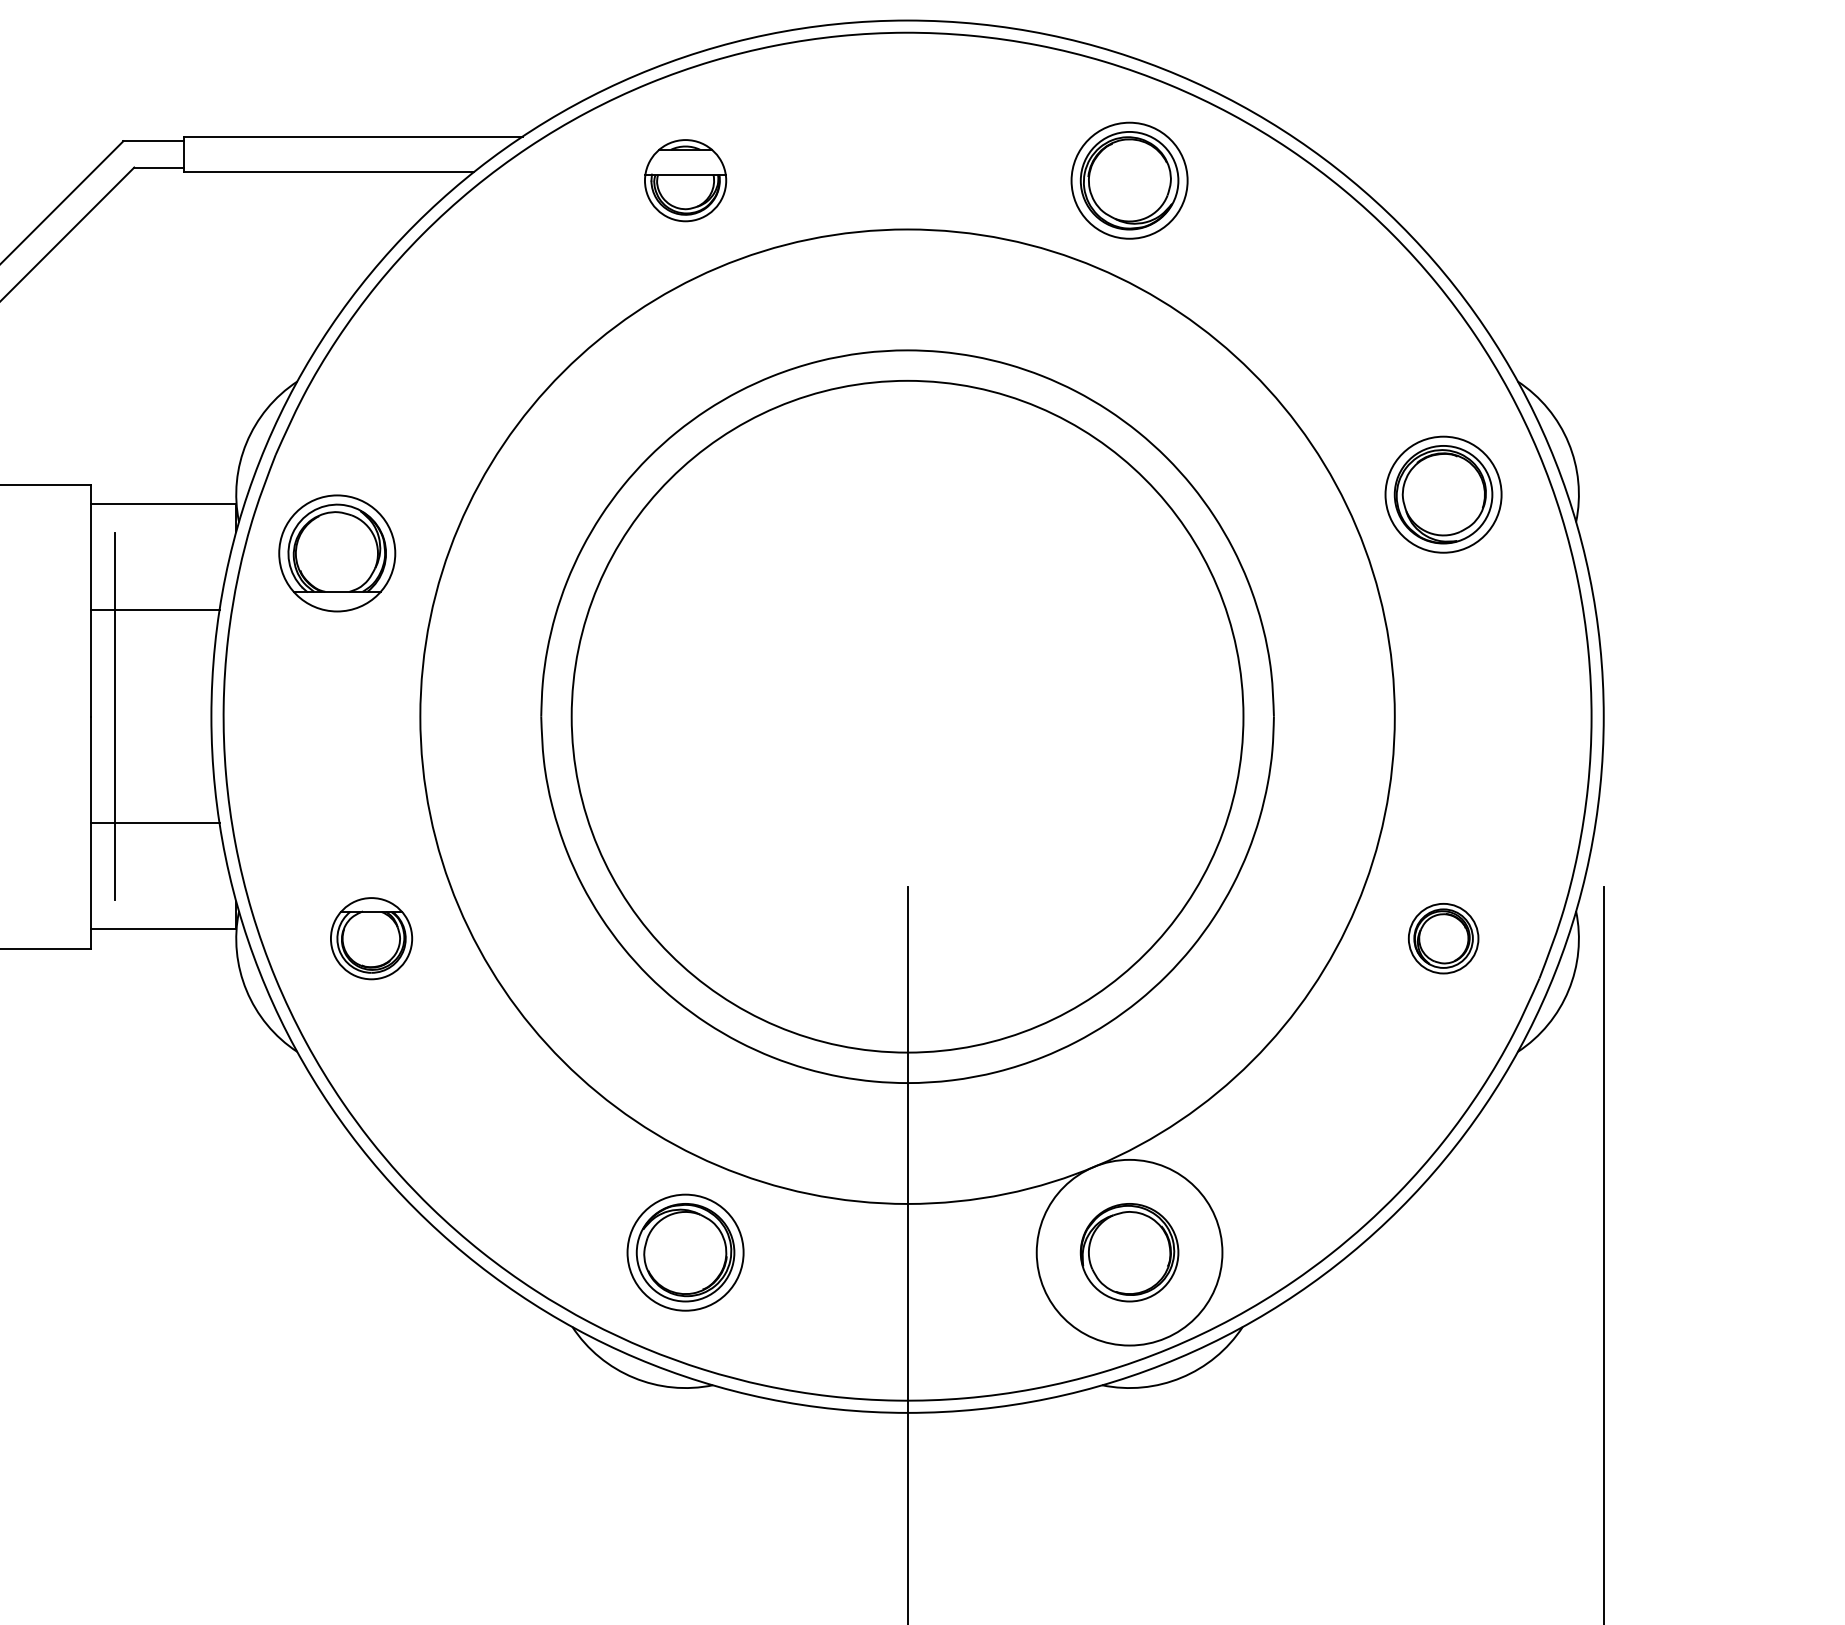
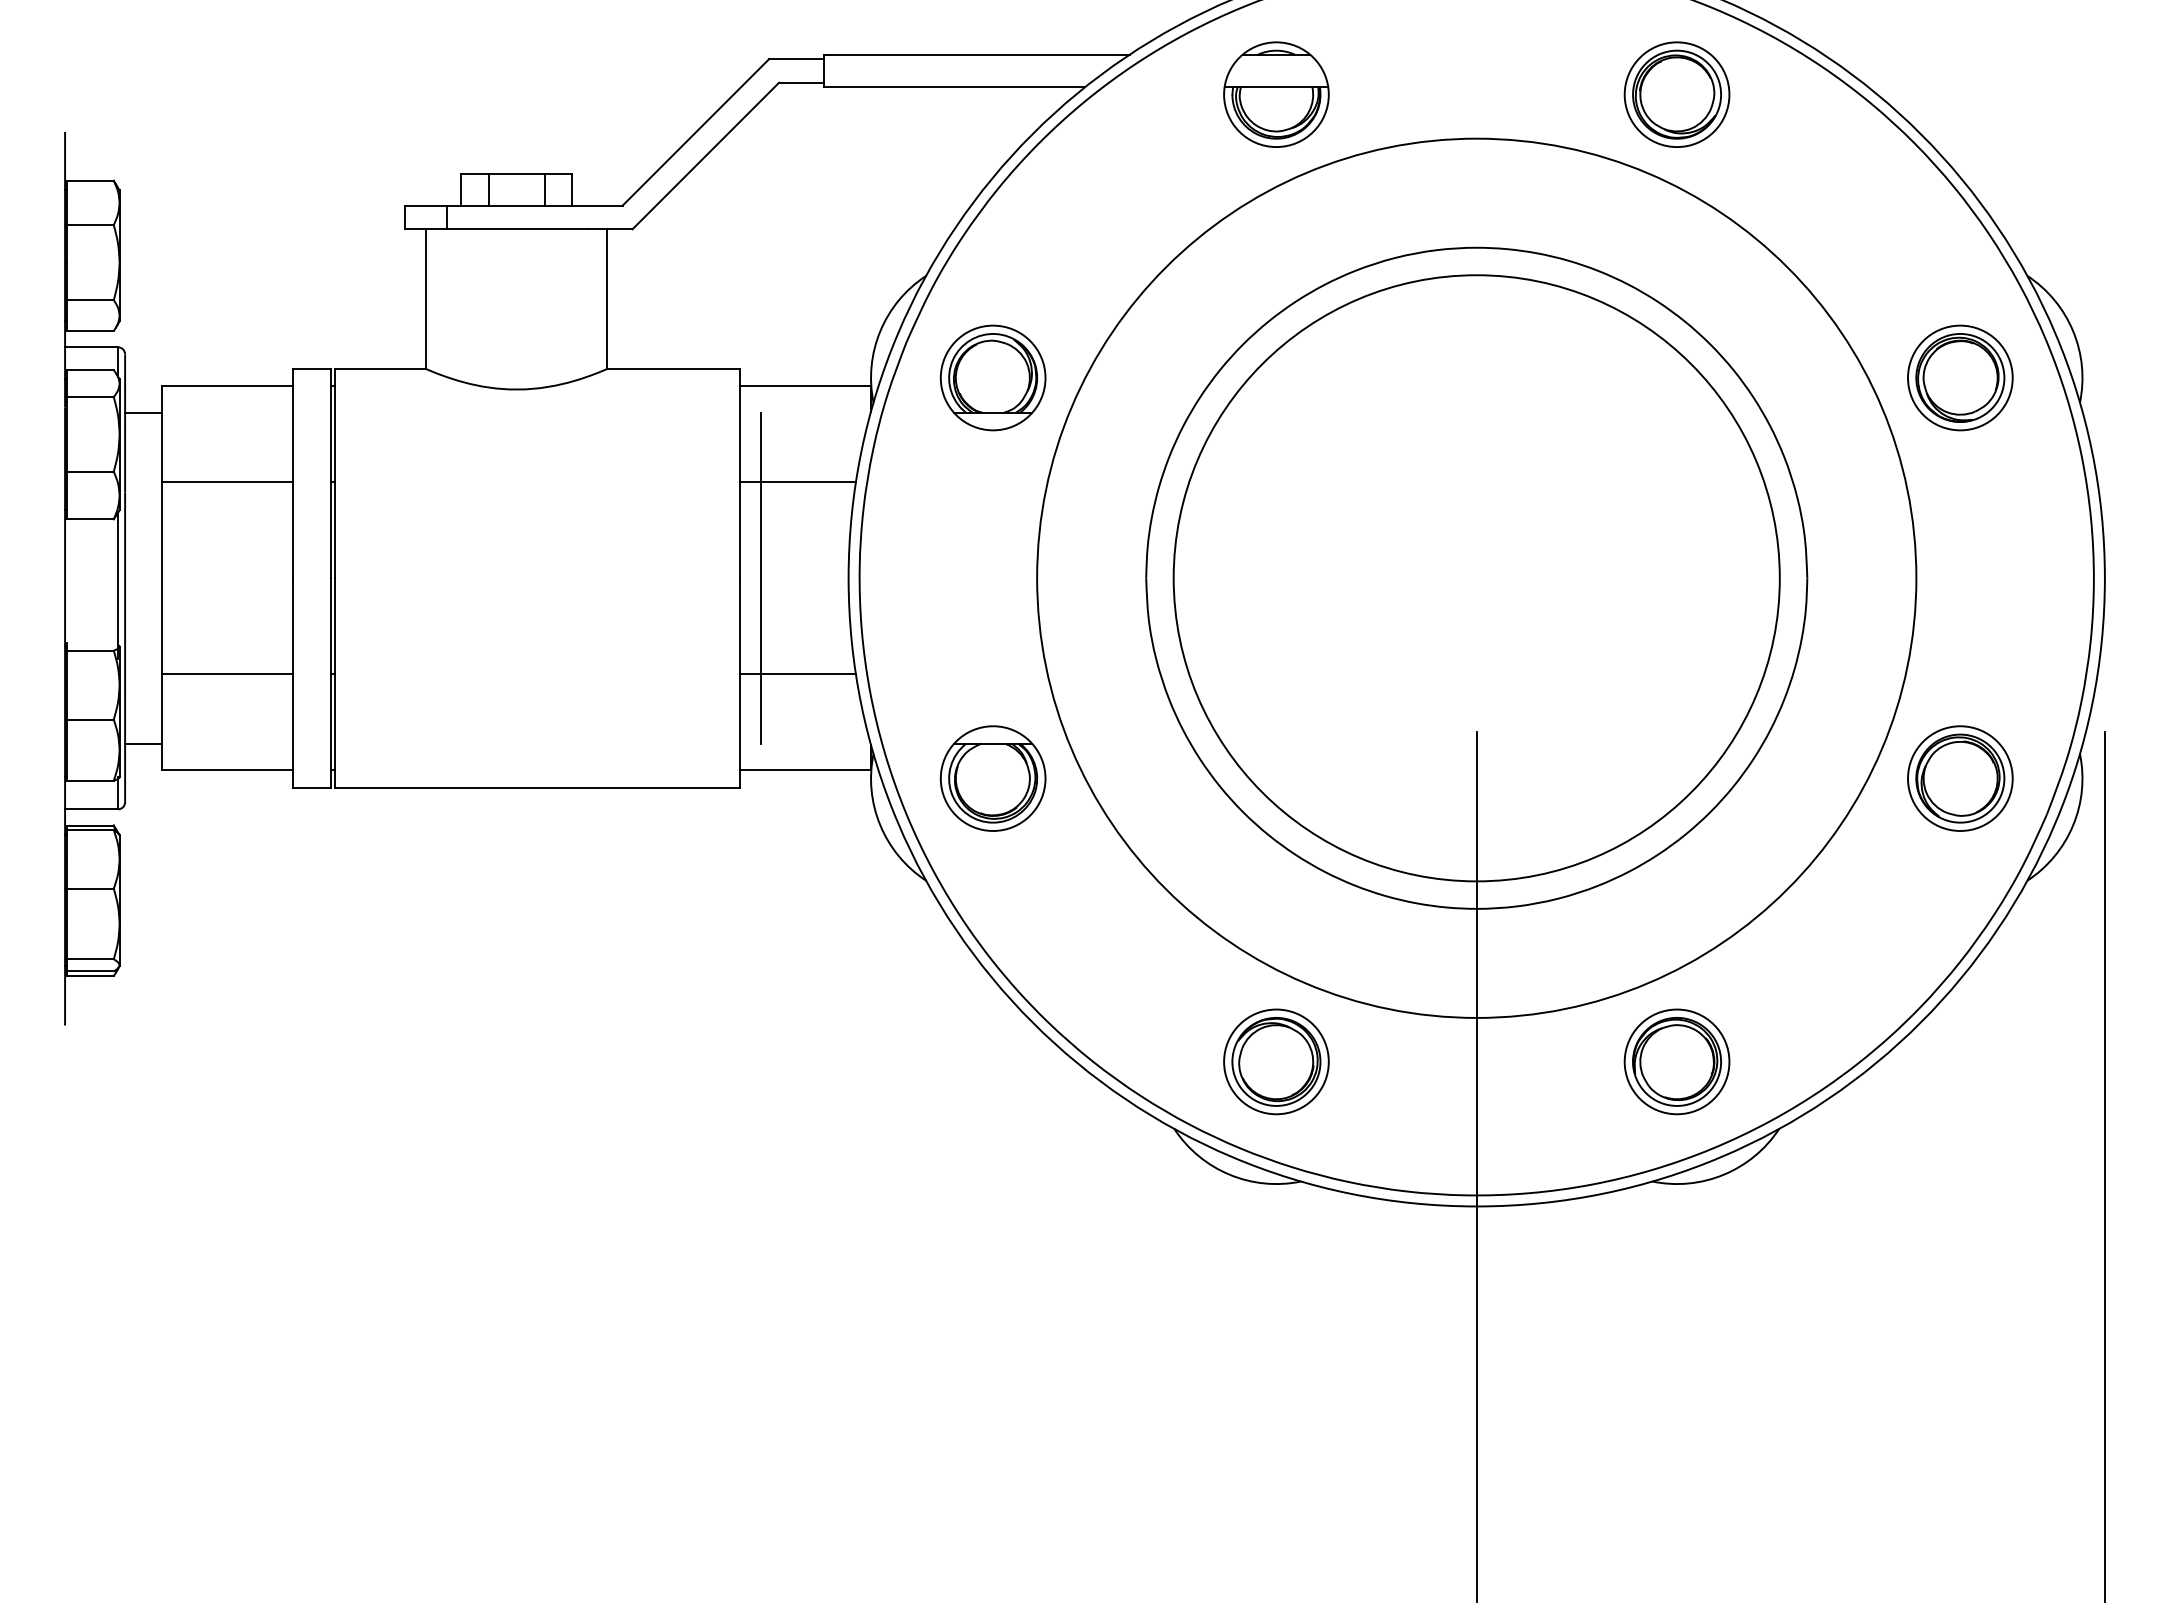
part: (685, 180) -> (1276, 94), size x1.43
part: (336, 552) -> (992, 377), moved
part: (370, 938) -> (992, 778), size x1.43
part: (1443, 938) -> (1960, 778), size x1.67
circle: (1128, 1252) -> (1676, 1061), size x0.62

